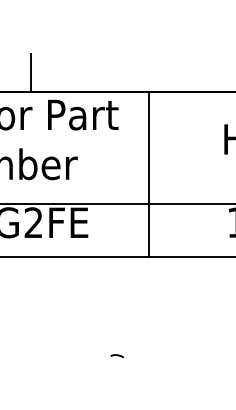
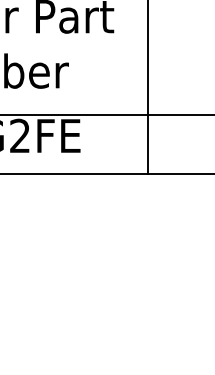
curve: (116, 355) -> (111, 283), removed

